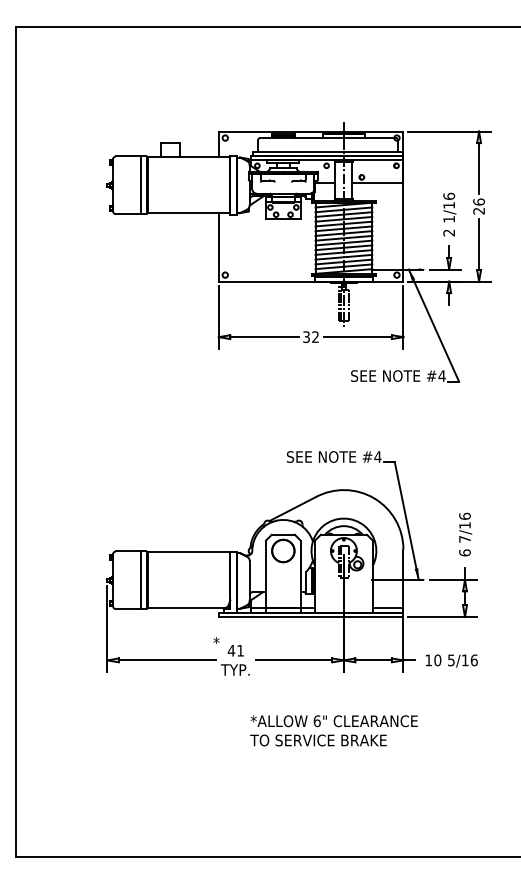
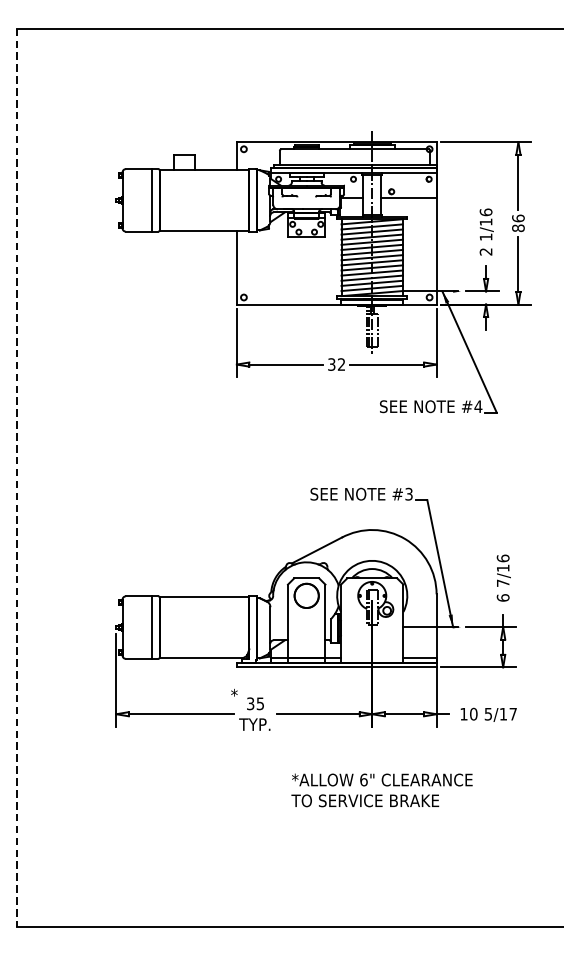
text: (478, 210) -> (517, 227), 26 -> 86
line: (15, 442) -> (17, 478), solid -> dashed
text: (377, 456) -> (408, 493), #4 -> #3
text: (235, 650) -> (254, 703), 41 -> 35
text: (473, 660) -> (512, 714), 5/16 -> 5/17
text: (333, 730) -> (381, 790), moved

